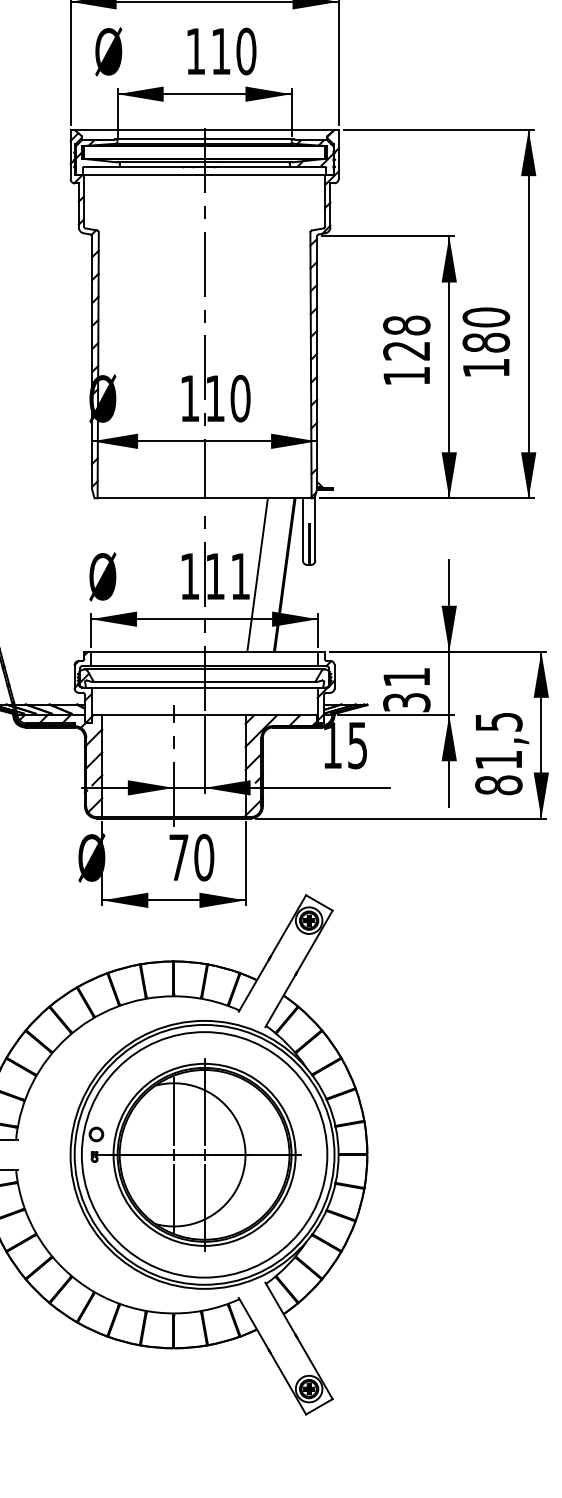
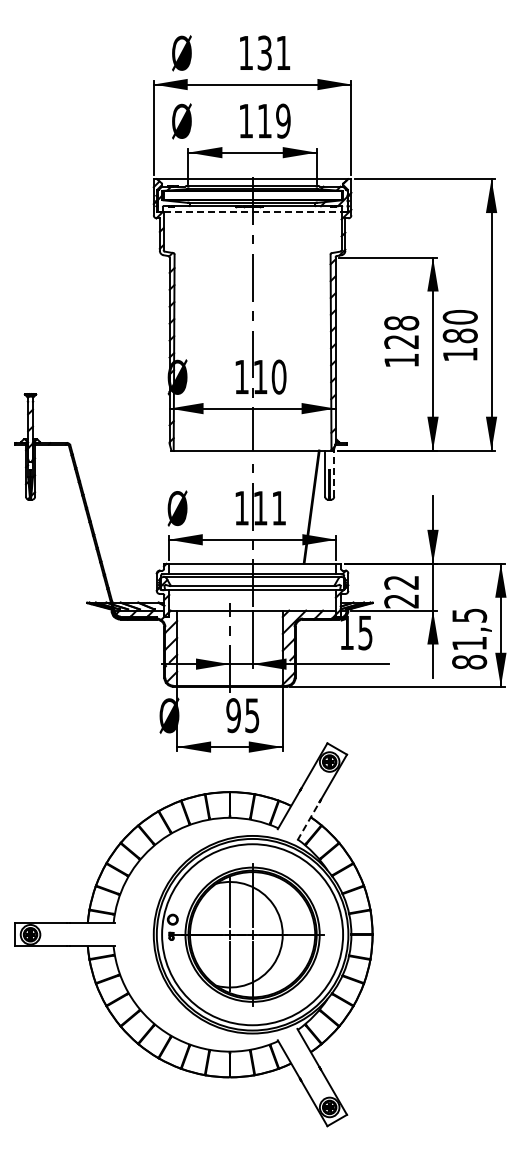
text: (246, 50) -> (283, 120), 110 -> 119
line: (205, 175) -> (253, 212), solid -> dashed
line: (315, 527) -> (334, 472), solid -> dashed
line: (257, 574) -> (291, 506), removed
text: (406, 690) -> (401, 592), 31 -> 22
text: (190, 857) -> (242, 715), 70 -> 95
line: (280, 999) -> (308, 820), solid -> dashed

